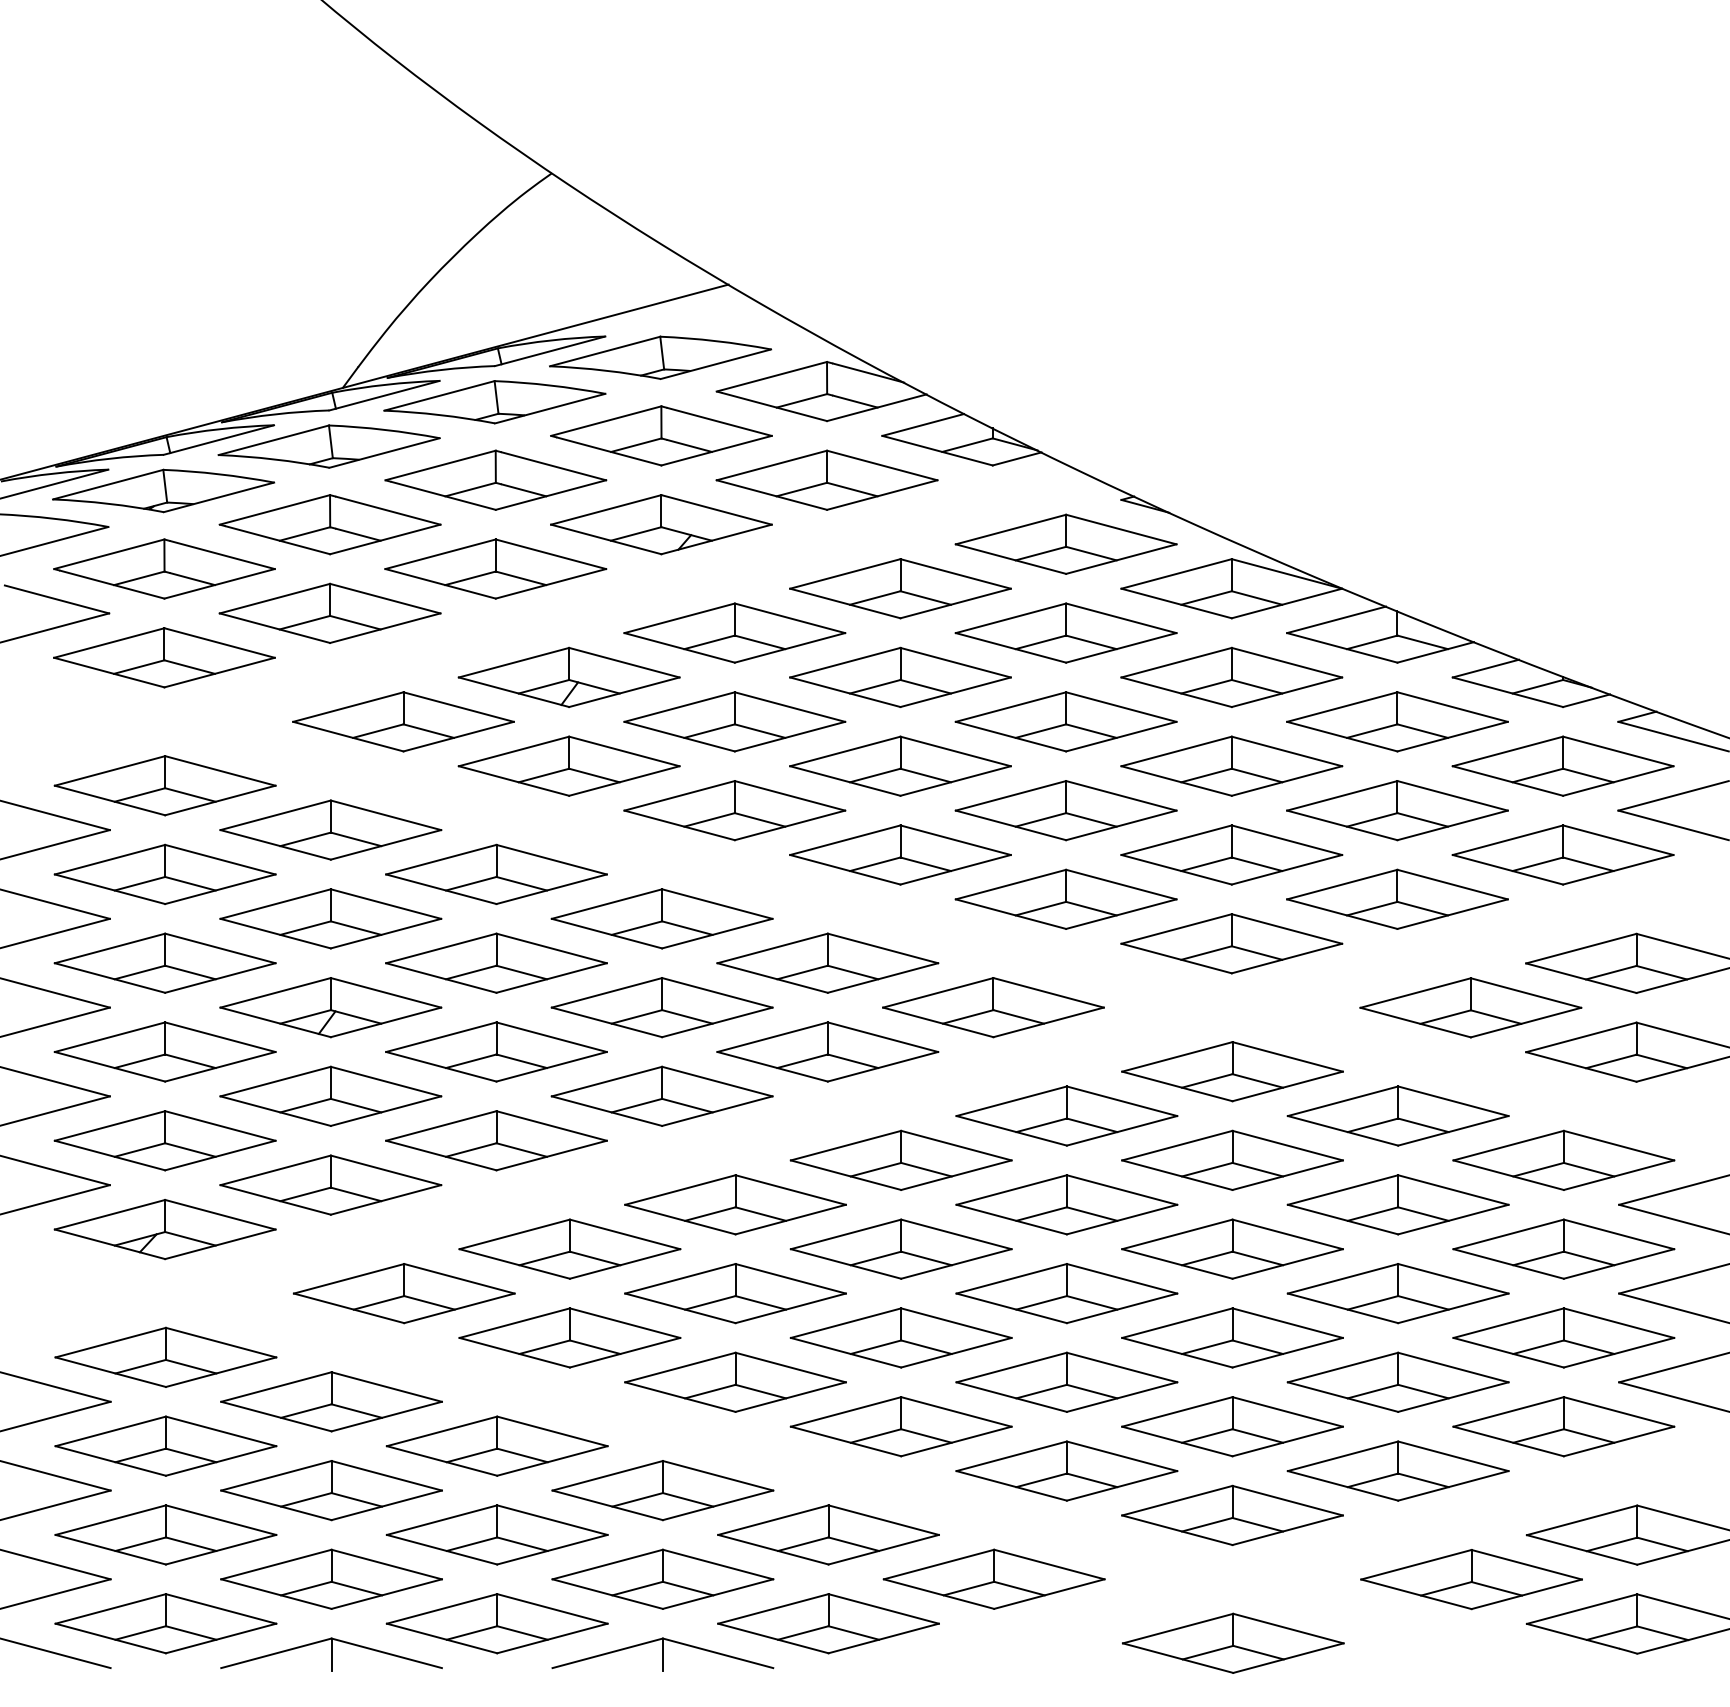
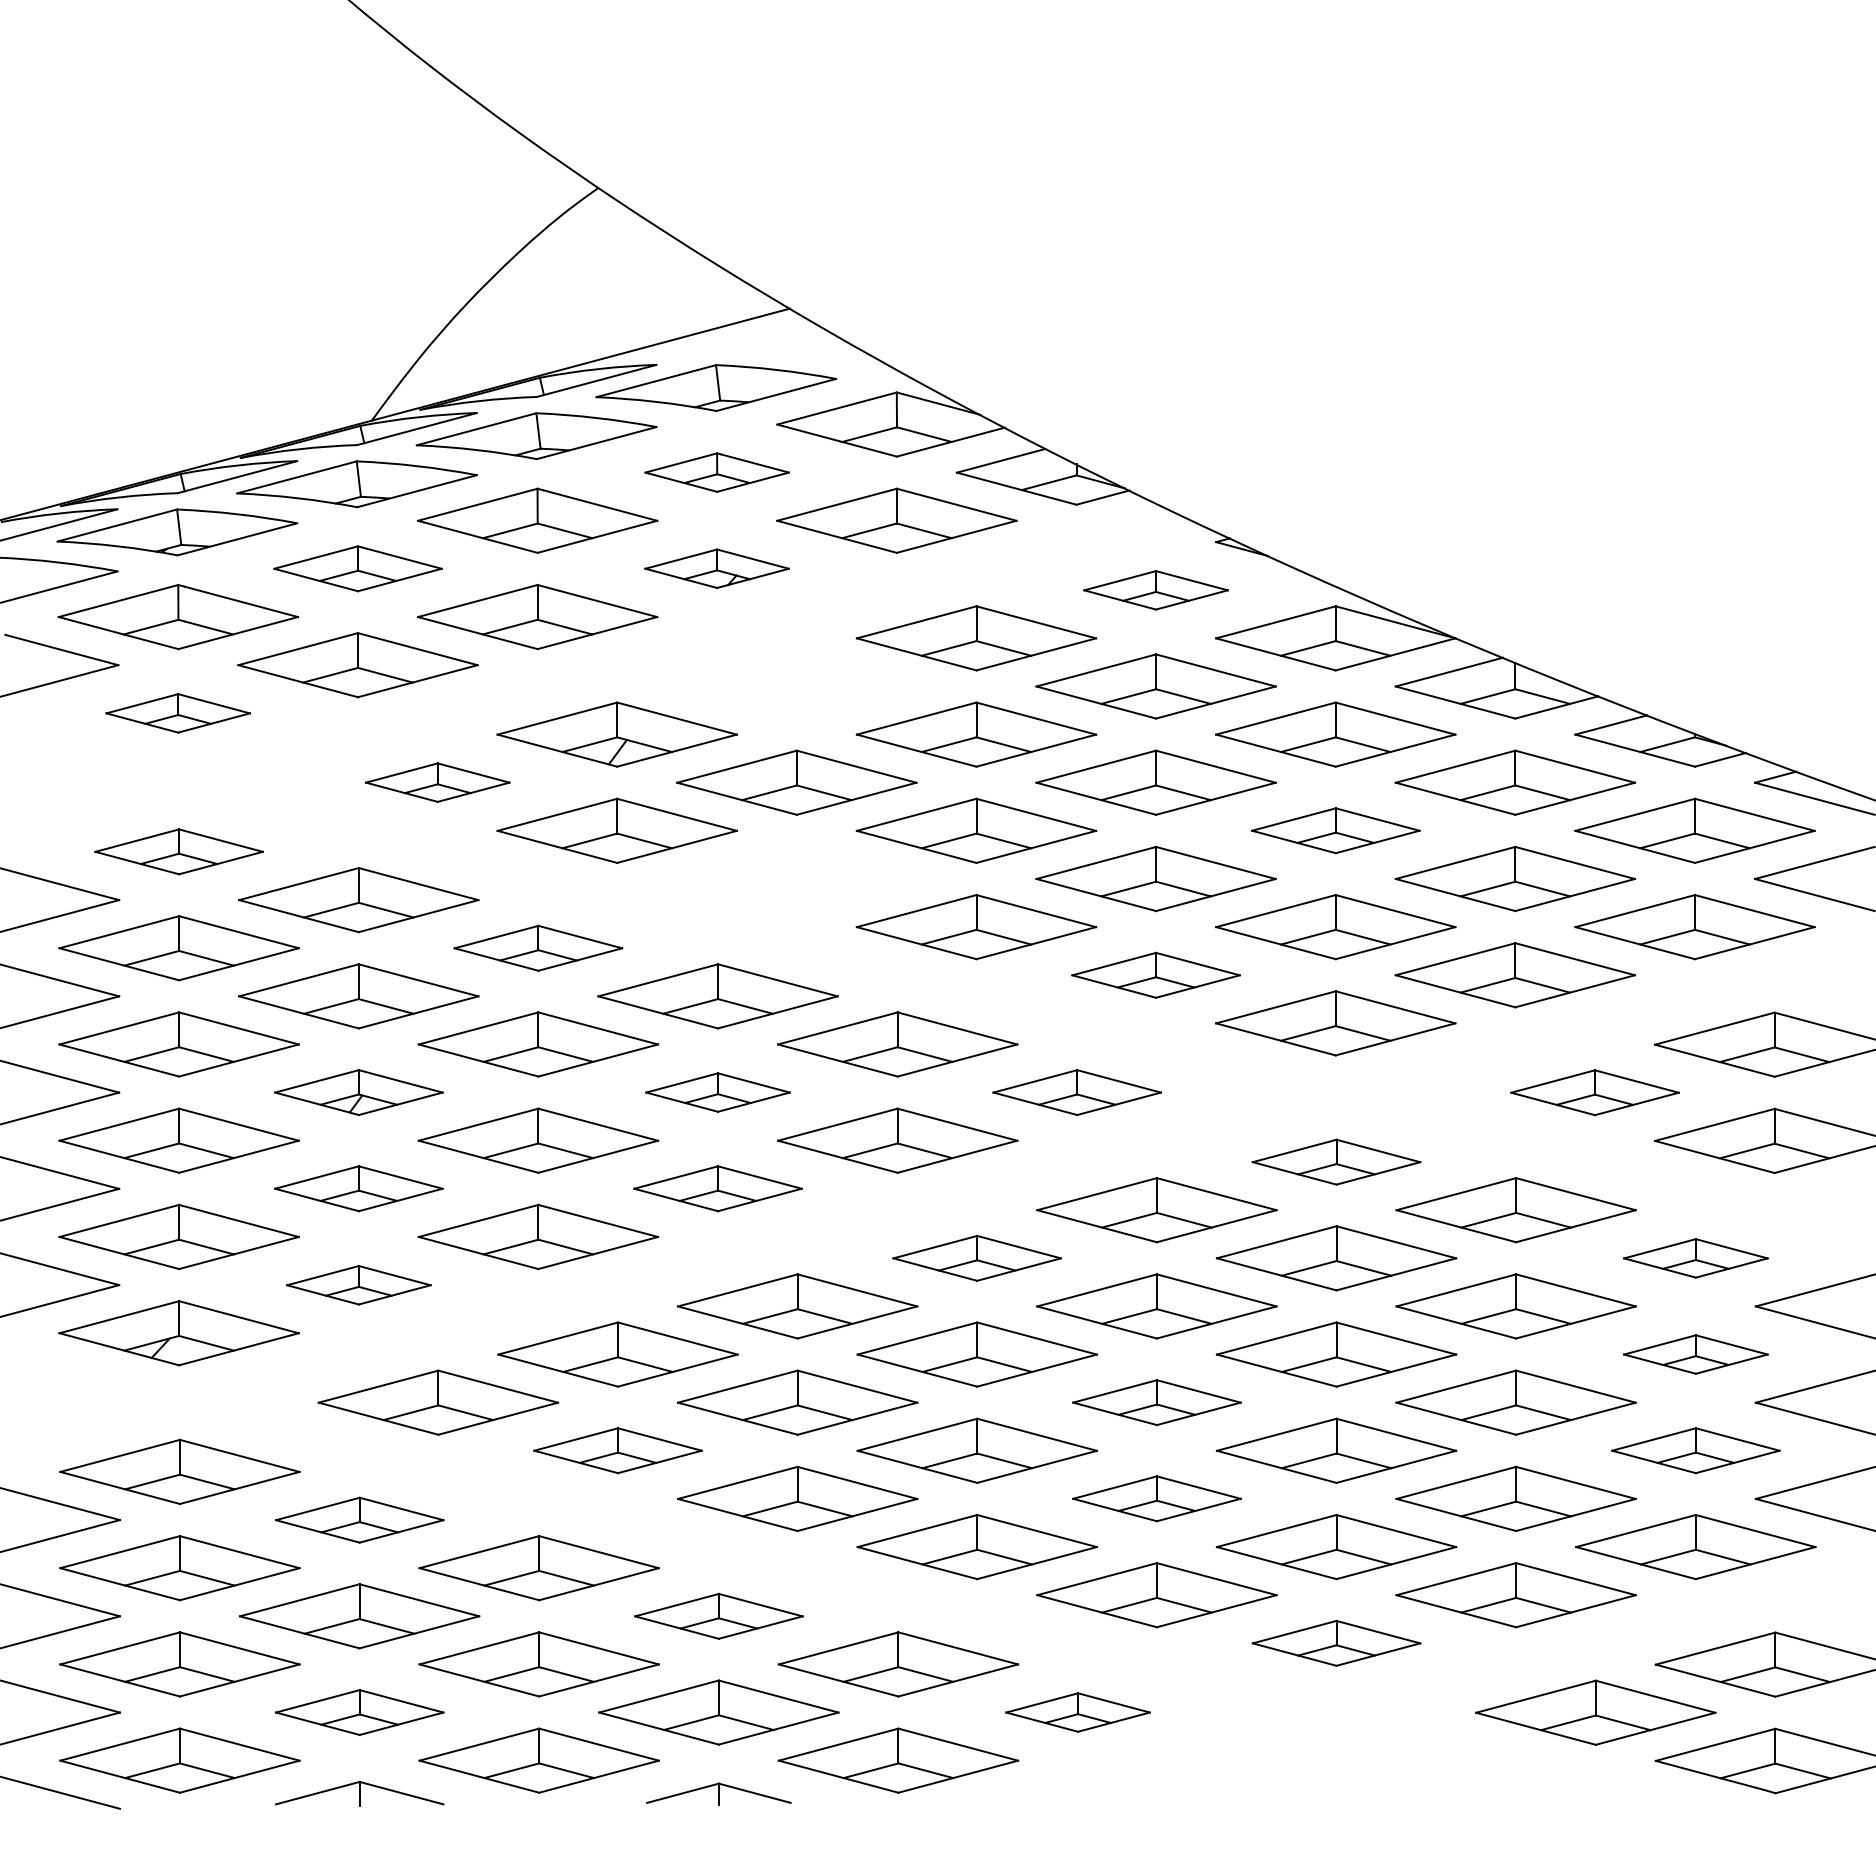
part: (660, 435) -> (716, 472), size x0.6
part: (329, 524) -> (357, 568), size x0.7
part: (660, 524) -> (716, 568), size x0.6
part: (1065, 544) -> (1155, 590), size x0.6
part: (734, 633) -> (796, 686), removed
part: (163, 657) -> (177, 713), size x0.6
part: (403, 721) -> (437, 782), size x0.6
part: (1231, 765) -> (1335, 830), size x0.7
part: (164, 785) -> (178, 851), size x0.7
part: (734, 811) -> (796, 879), removed
part: (496, 874) -> (538, 948), size x0.7
part: (1065, 899) -> (1155, 975), size x0.7
part: (330, 1007) -> (358, 1092), size x0.7
part: (661, 1007) -> (717, 1092), size x0.6
part: (992, 1007) -> (1076, 1092), size x0.7
part: (1470, 1007) -> (1594, 1092), size x0.7
part: (1232, 1072) -> (1336, 1162), size x0.7
part: (330, 1096) -> (358, 1188), size x0.7
part: (661, 1096) -> (717, 1188), size x0.7
part: (900, 1160) -> (976, 1258), size x0.7
part: (1563, 1160) -> (1695, 1258), size x0.6
part: (330, 1185) -> (358, 1285), size x0.6
part: (1563, 1249) -> (1695, 1354), size x0.6
part: (1066, 1293) -> (1156, 1402), size x0.7
part: (569, 1337) -> (617, 1450), size x0.7
part: (1563, 1337) -> (1695, 1450), size x0.7
part: (1066, 1381) -> (1156, 1498), size x0.7
part: (331, 1402) -> (359, 1520), size x0.7
part: (662, 1490) -> (718, 1616), size x0.7
part: (1232, 1515) -> (1336, 1643), size x0.7
part: (331, 1579) -> (359, 1712), size x0.7
part: (993, 1579) -> (1077, 1712), size x0.6
part: (1232, 1643) -> (1336, 1782), removed
part: (331, 1653) -> (359, 1793), size x0.7
part: (662, 1653) -> (718, 1793), size x0.6

